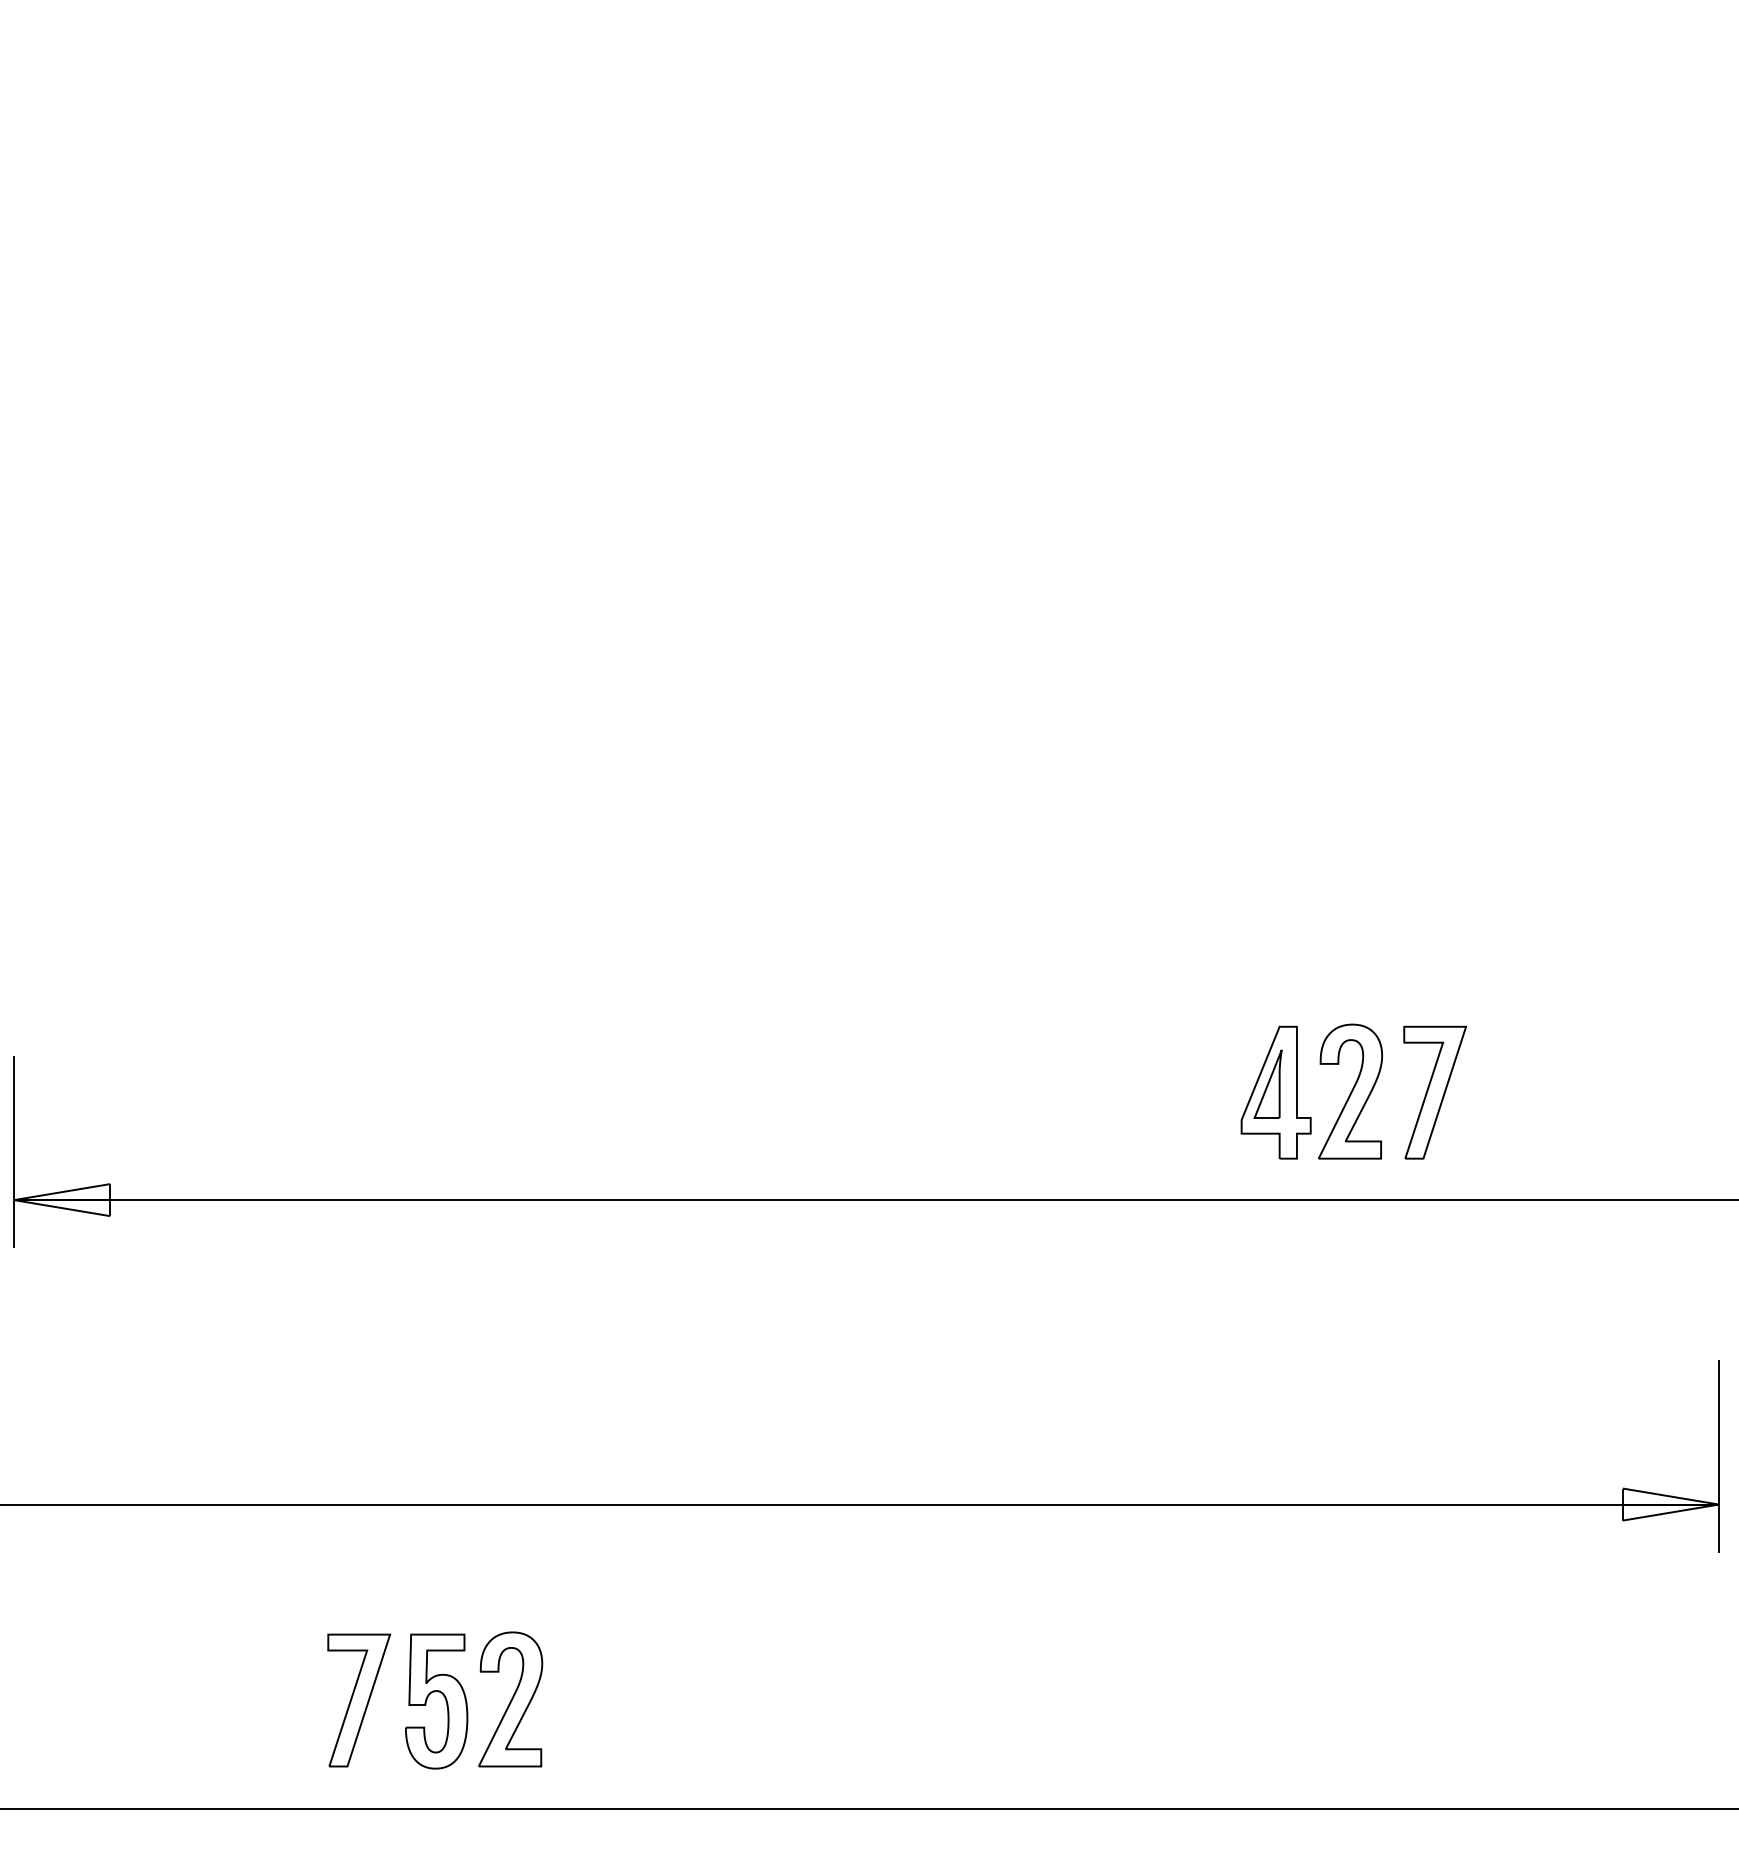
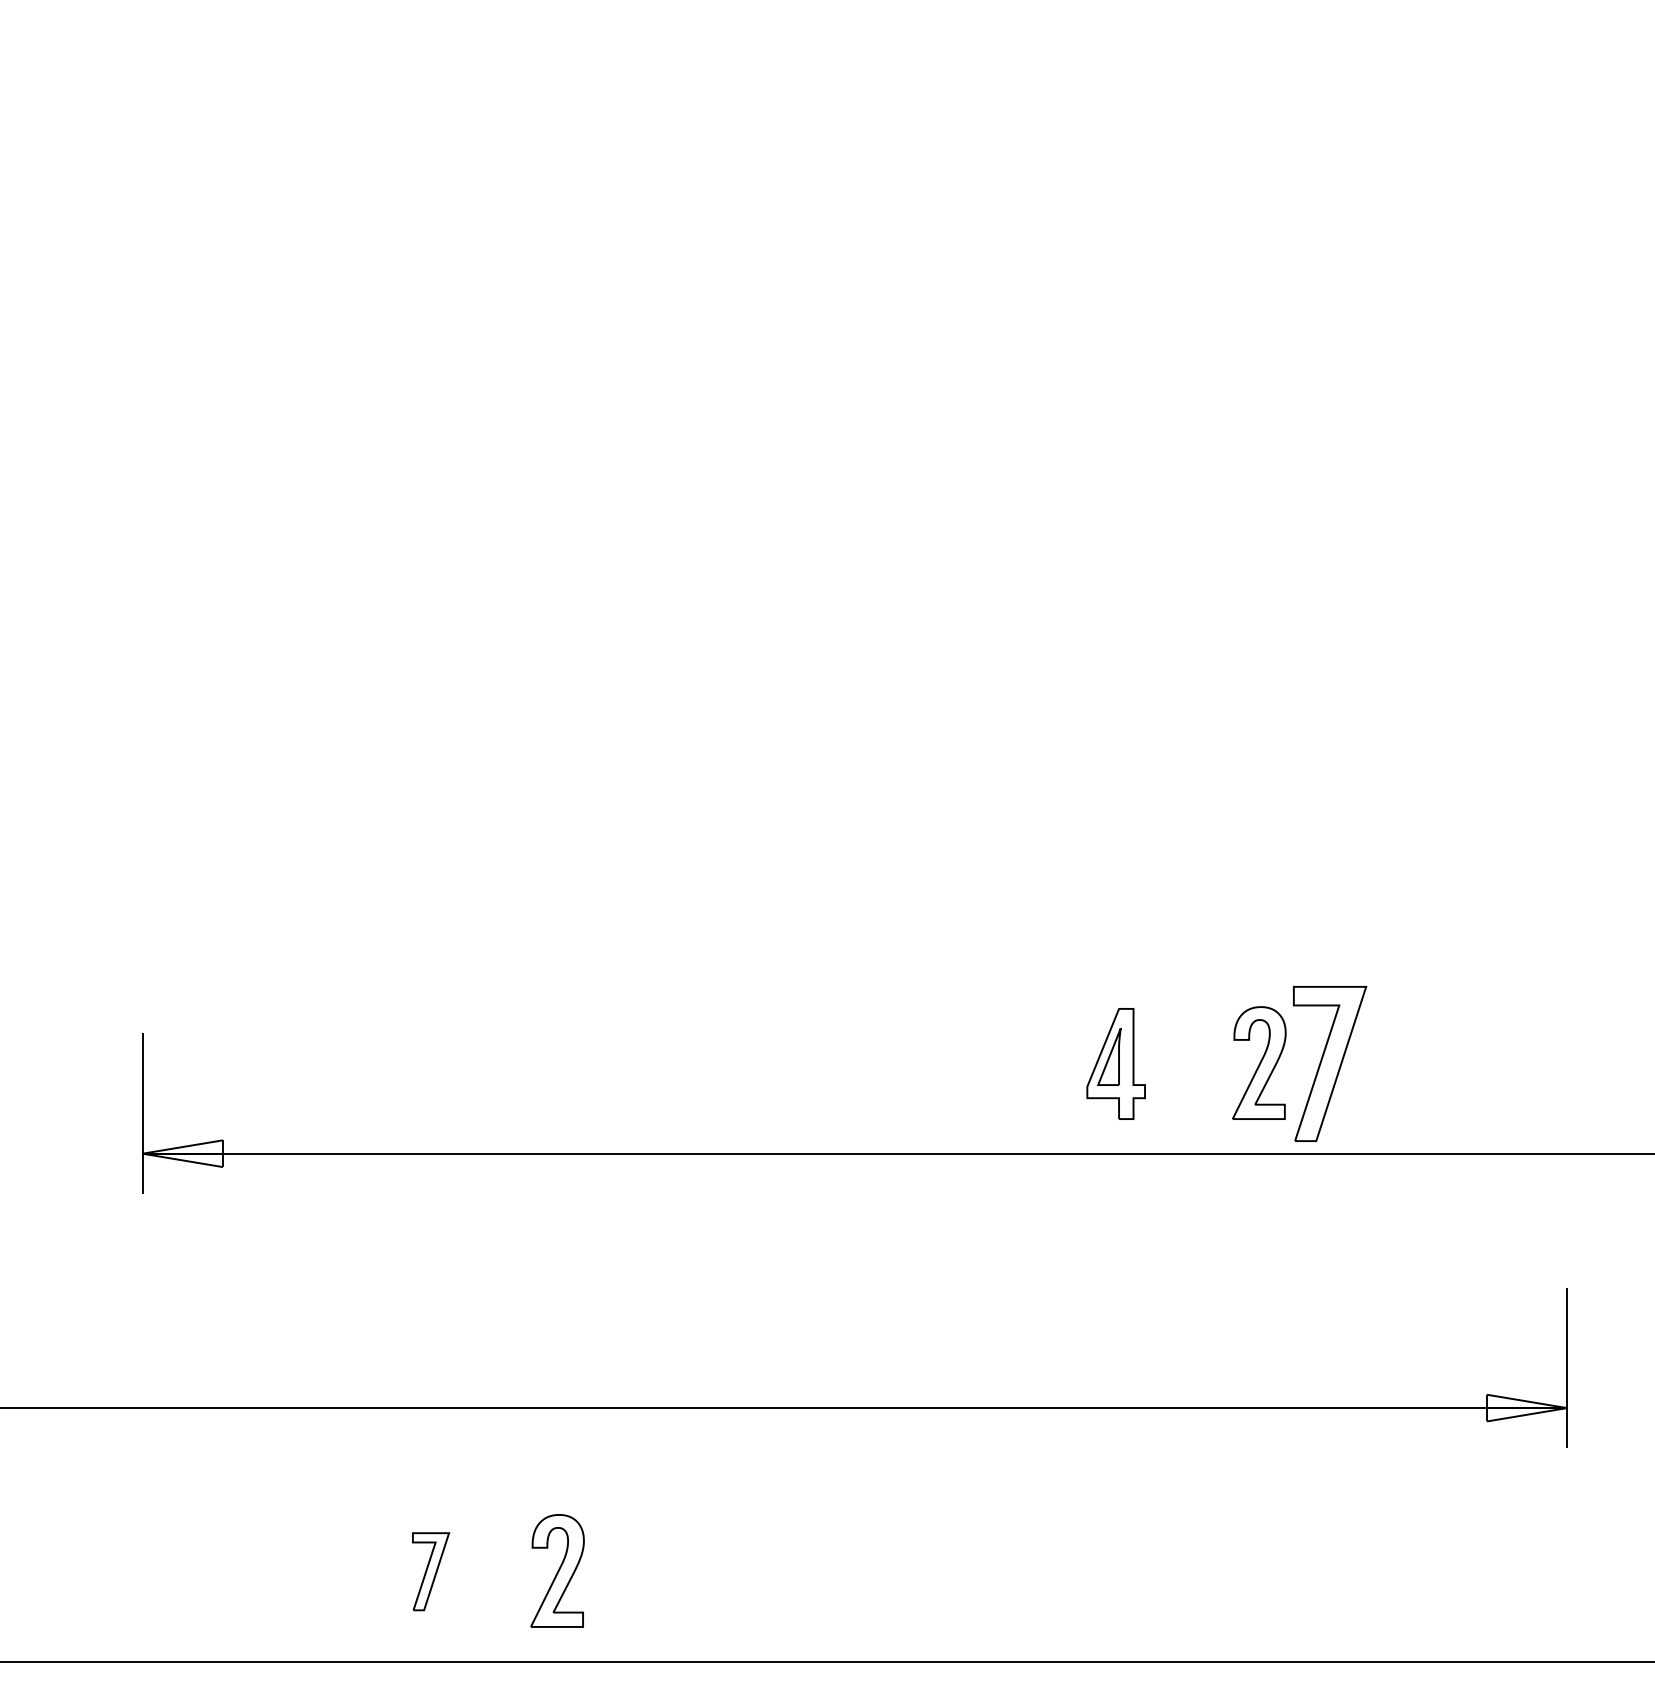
part: (1275, 1092) -> (1115, 1063), moved
part: (1434, 1092) -> (1329, 1063), size x1.4
part: (430, 1695) -> (490, 1567), removed
part: (358, 1700) -> (430, 1571), size x0.7

